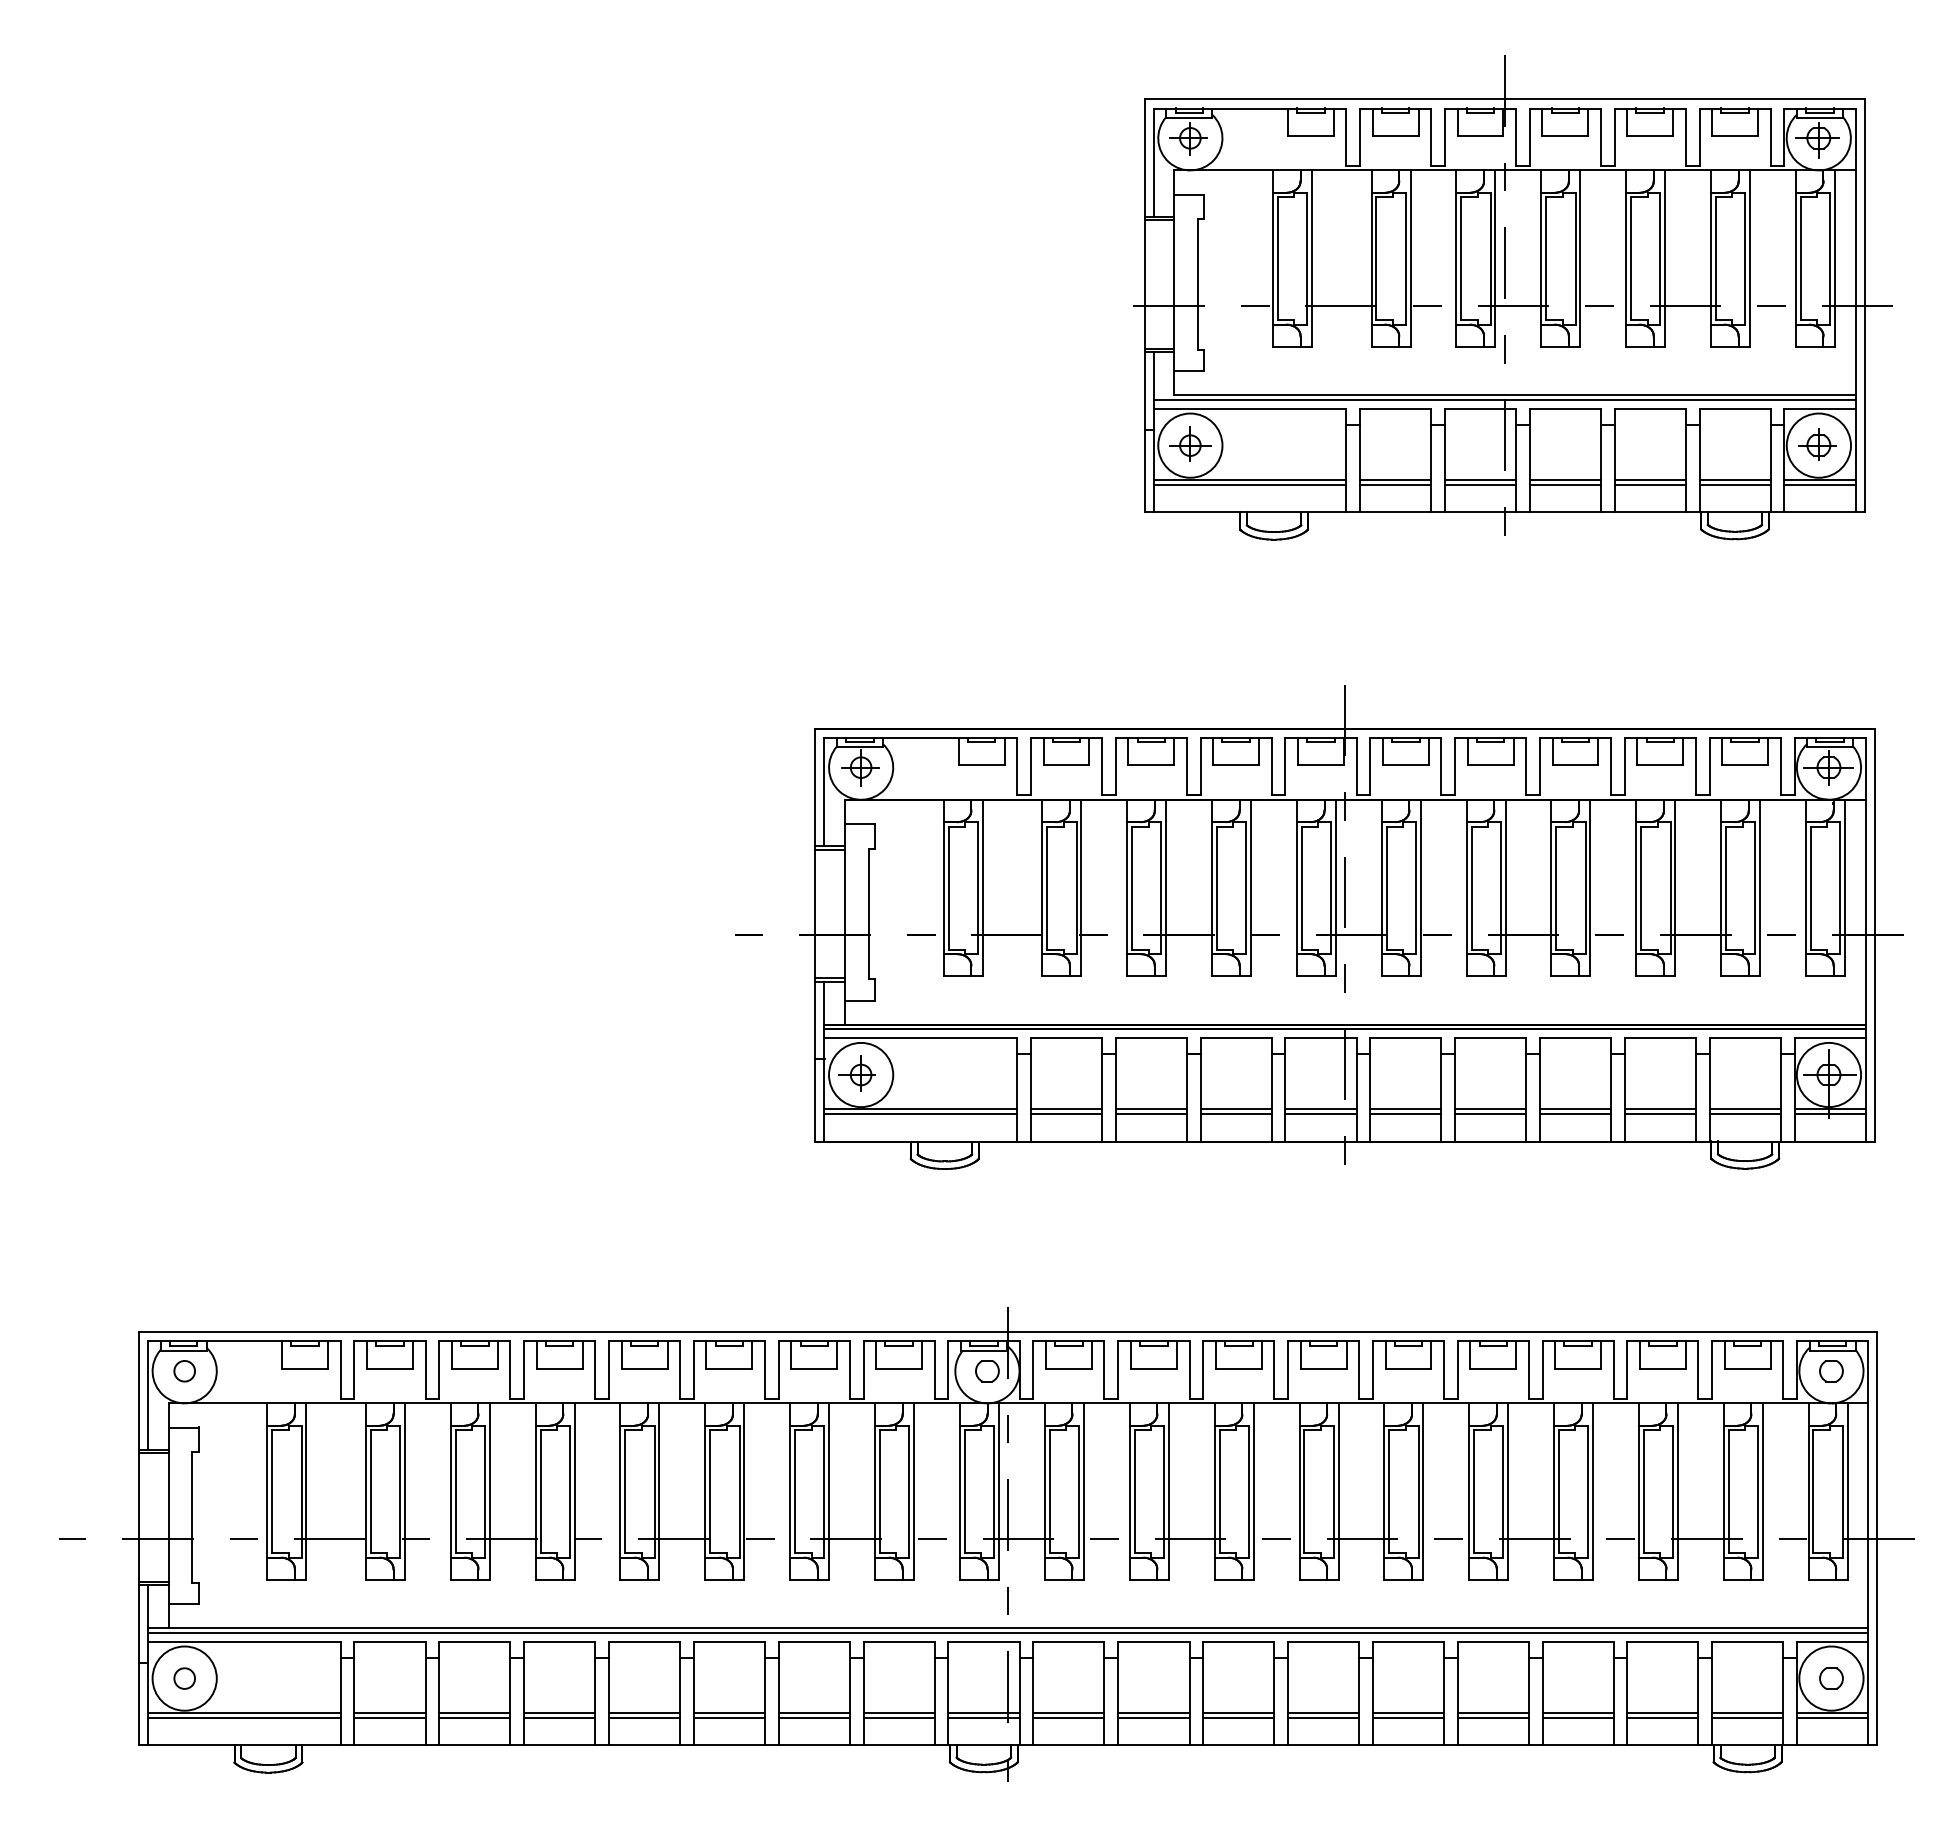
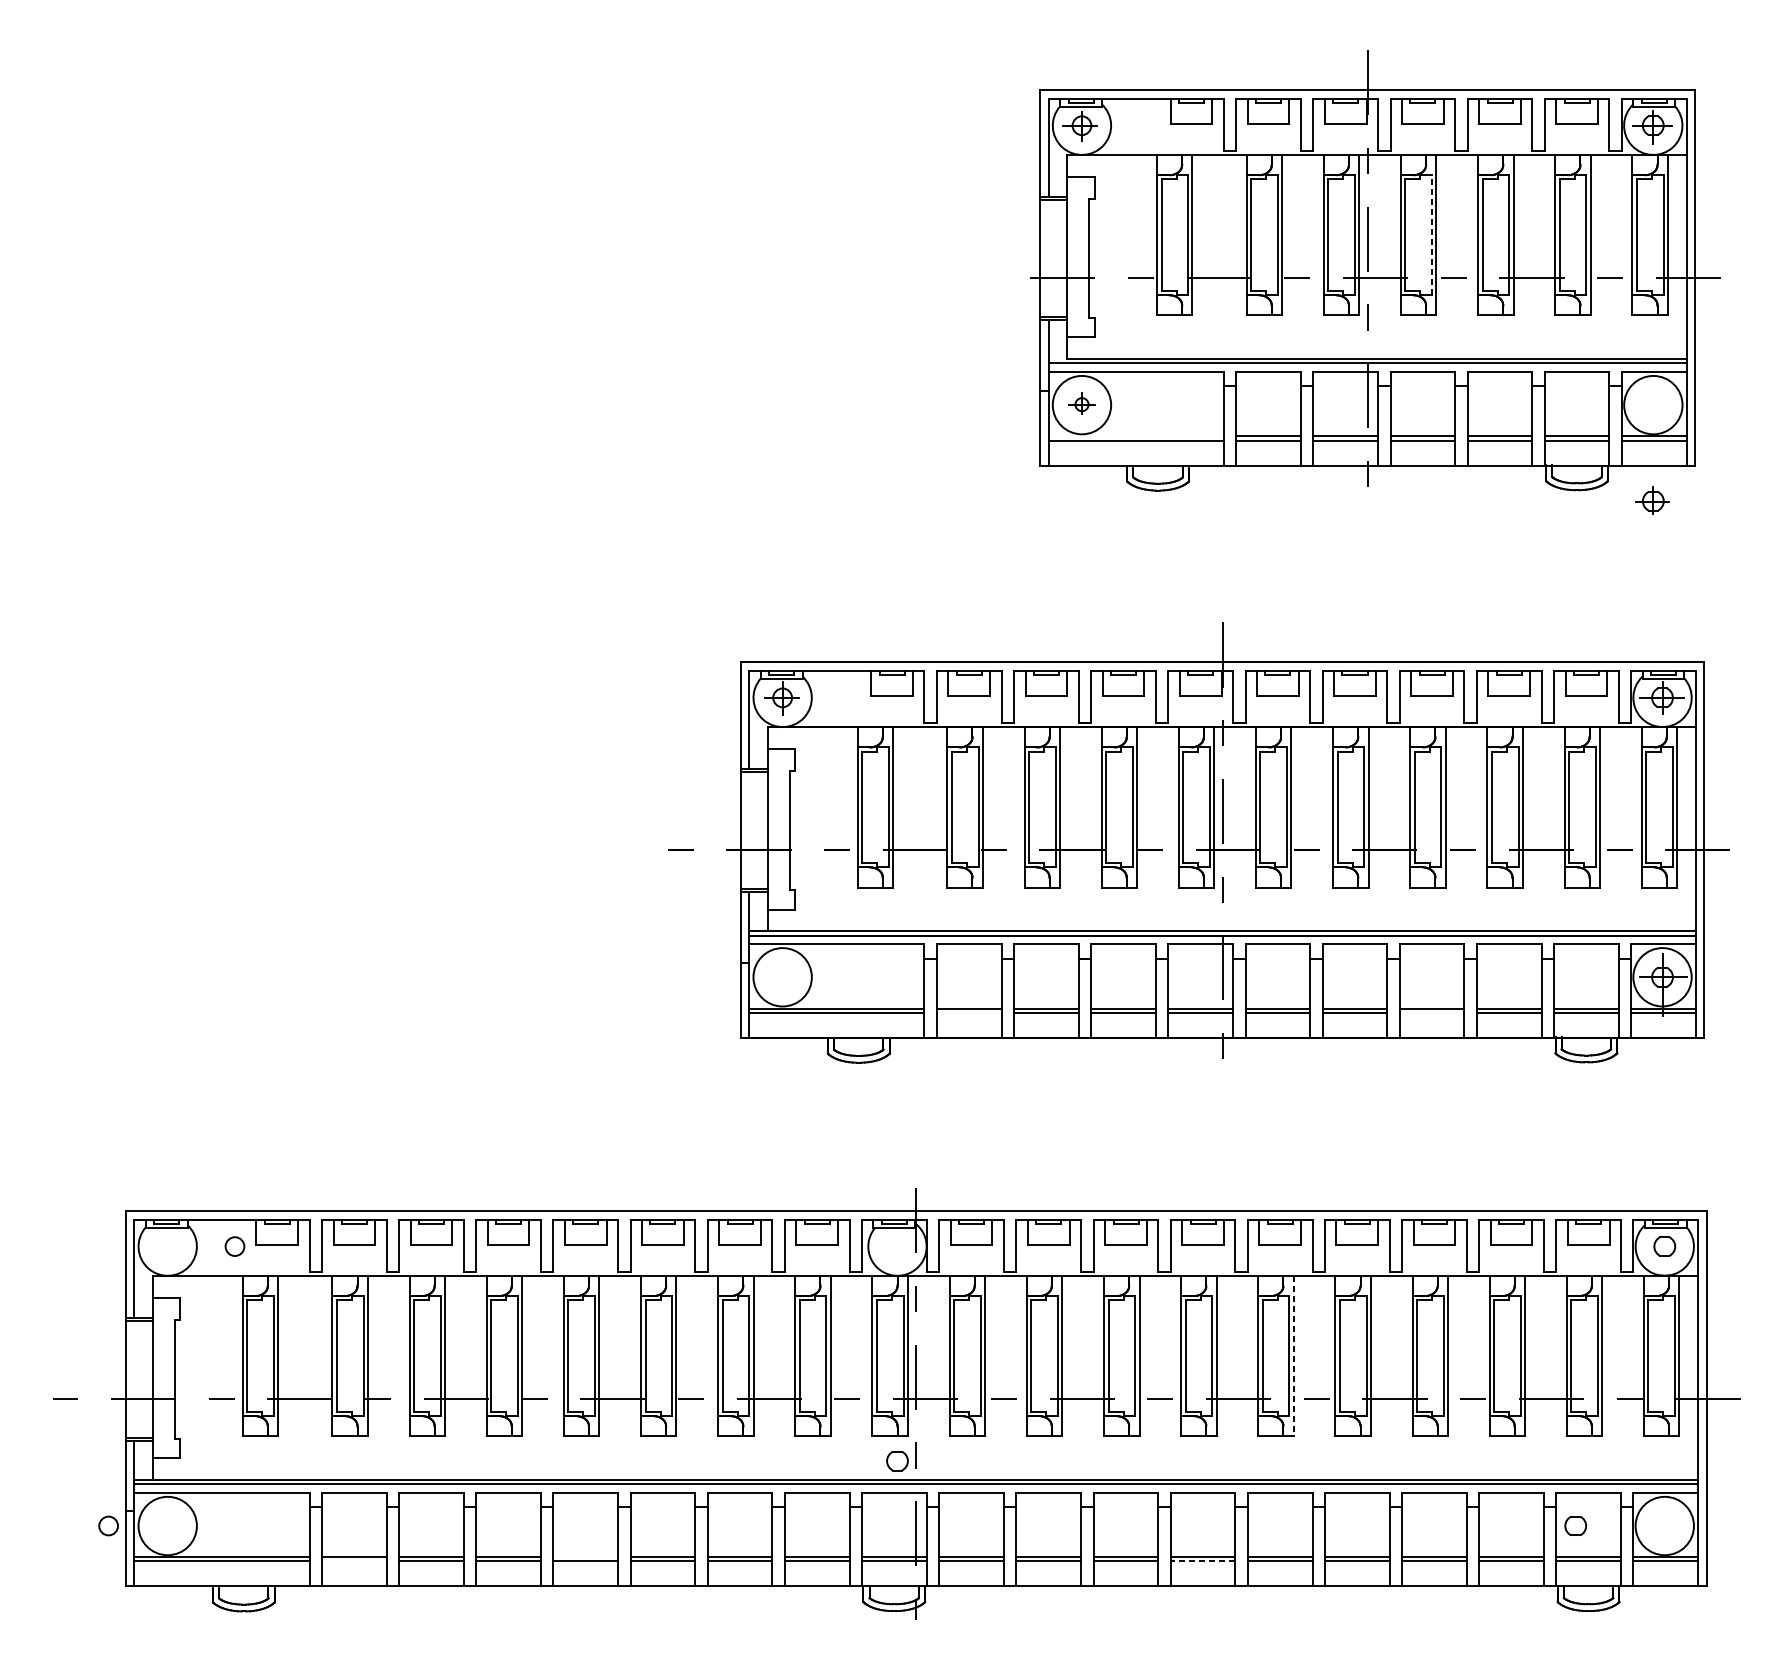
line: (1575, 258) -> (1432, 234), solid -> dashed
part: (1190, 443) -> (1082, 403), size x0.7
part: (1817, 444) -> (1652, 500), moved
line: (1249, 480) -> (1135, 436), removed
part: (856, 1073) -> (778, 975), removed
line: (1575, 1113) -> (1432, 1012), removed
line: (1065, 1114) -> (968, 1013), removed
circle: (184, 1371) -> (234, 1246), moved
part: (987, 1371) -> (897, 1461), moved
line: (1423, 1492) -> (1293, 1356), solid -> dashed
circle: (184, 1678) -> (108, 1525), moved
part: (1831, 1678) -> (1575, 1525), moved
line: (644, 1713) -> (585, 1557), removed
line: (389, 1717) -> (353, 1561), removed
line: (1323, 1717) -> (1203, 1561), solid -> dashed

